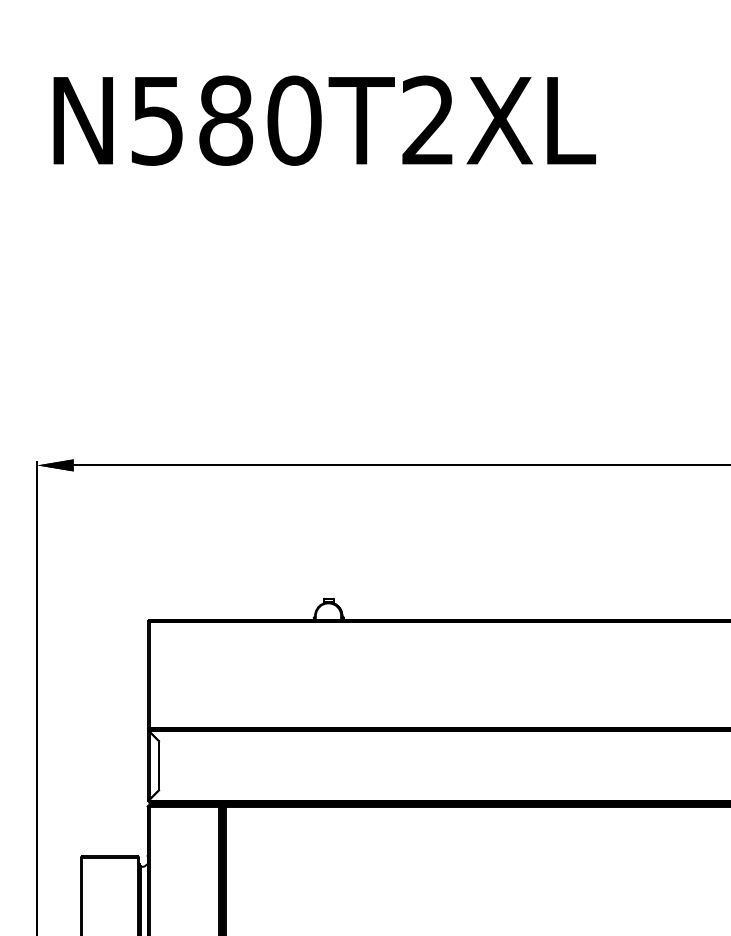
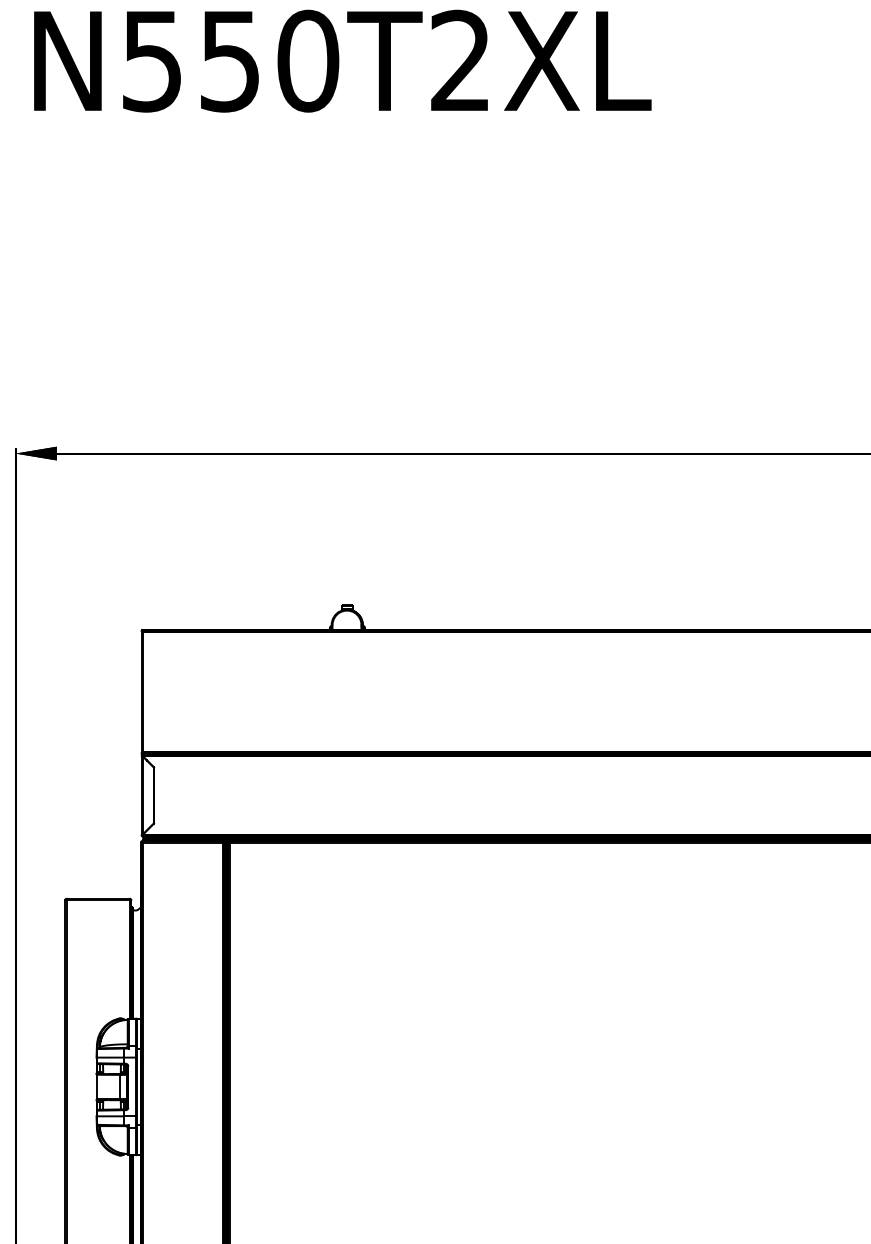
text: (226, 120) -> (230, 60), N580T2XL -> N550T2XL

